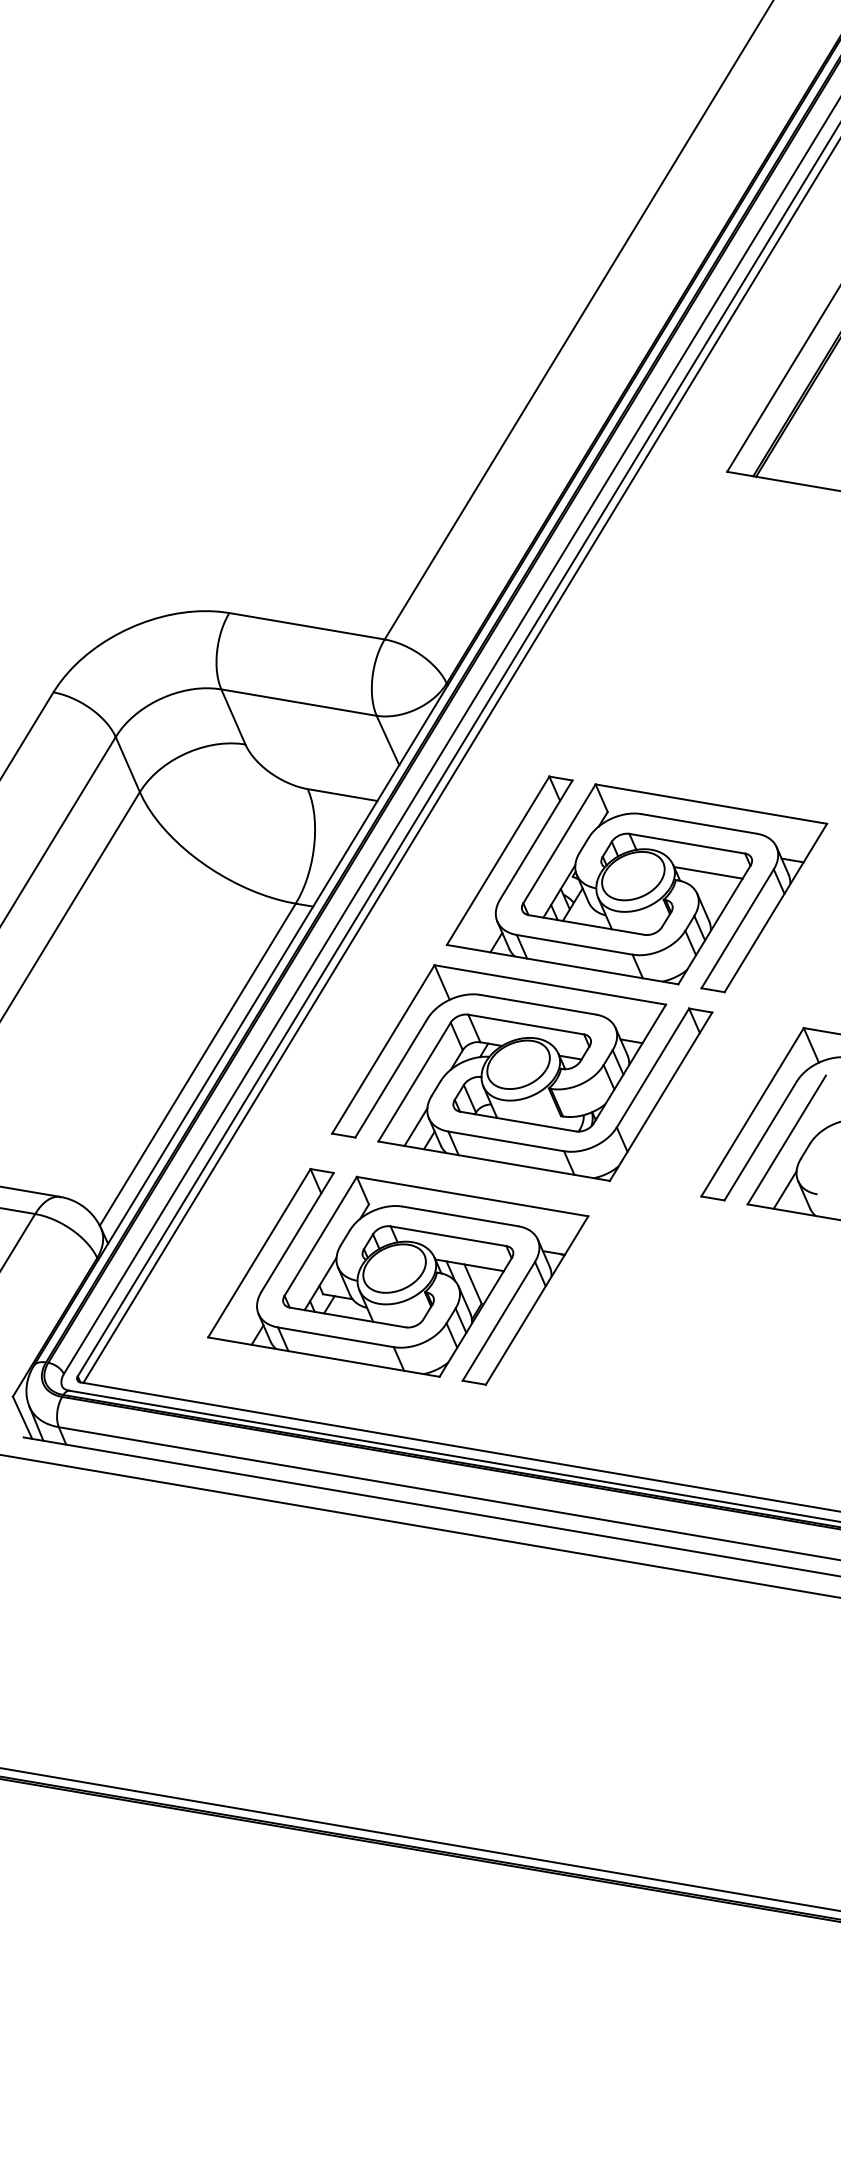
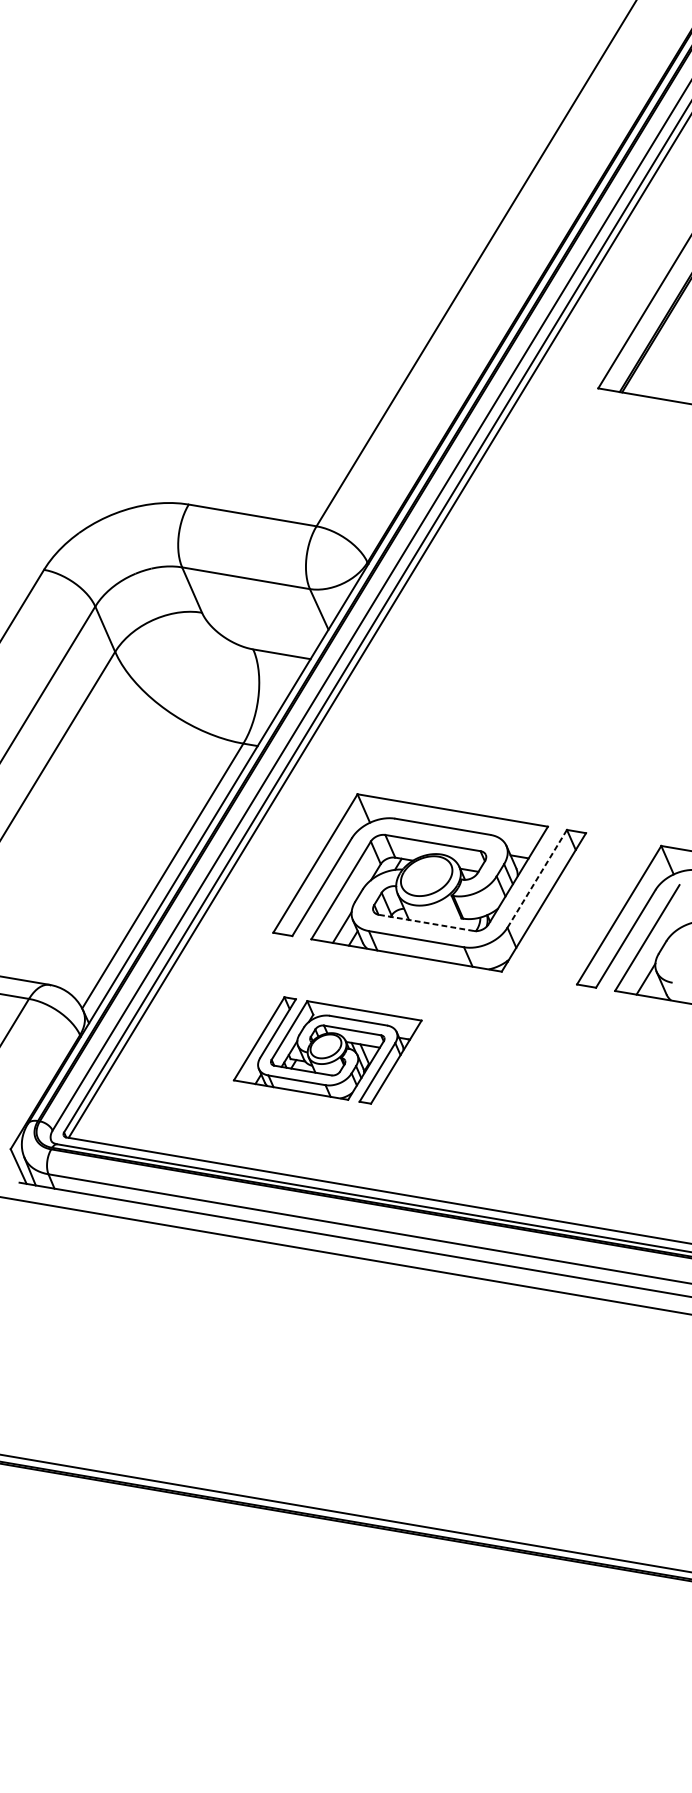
part: (636, 884) -> (523, 727), removed
line: (652, 1068) -> (536, 879), solid -> dashed
line: (518, 1121) -> (426, 922), solid -> dashed
part: (398, 1276) -> (327, 1050), size x0.6

